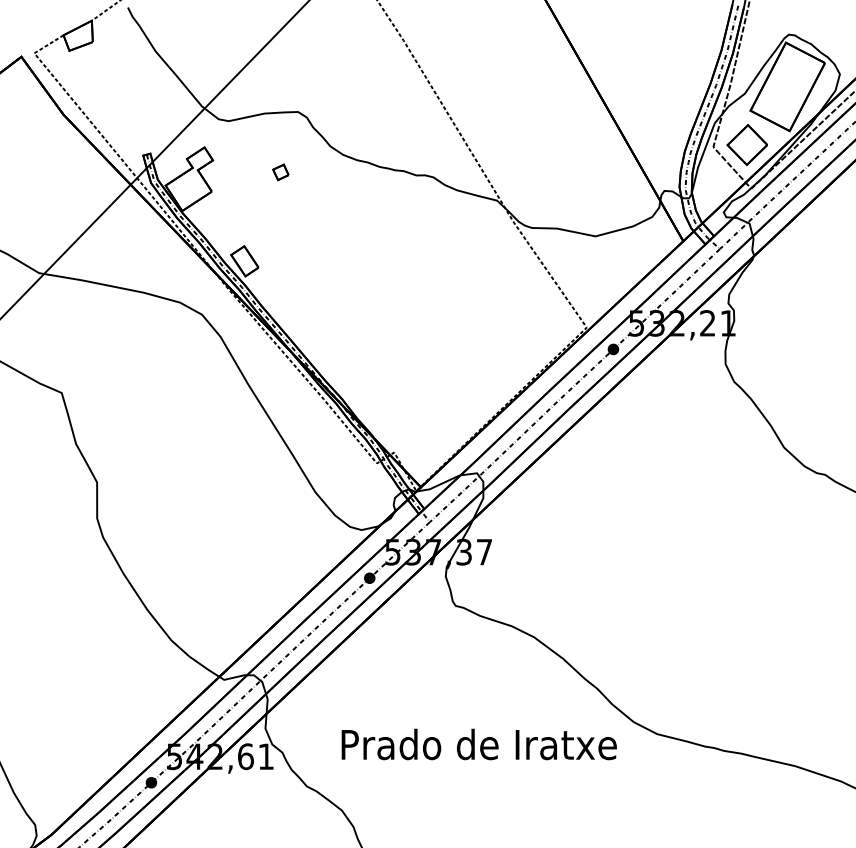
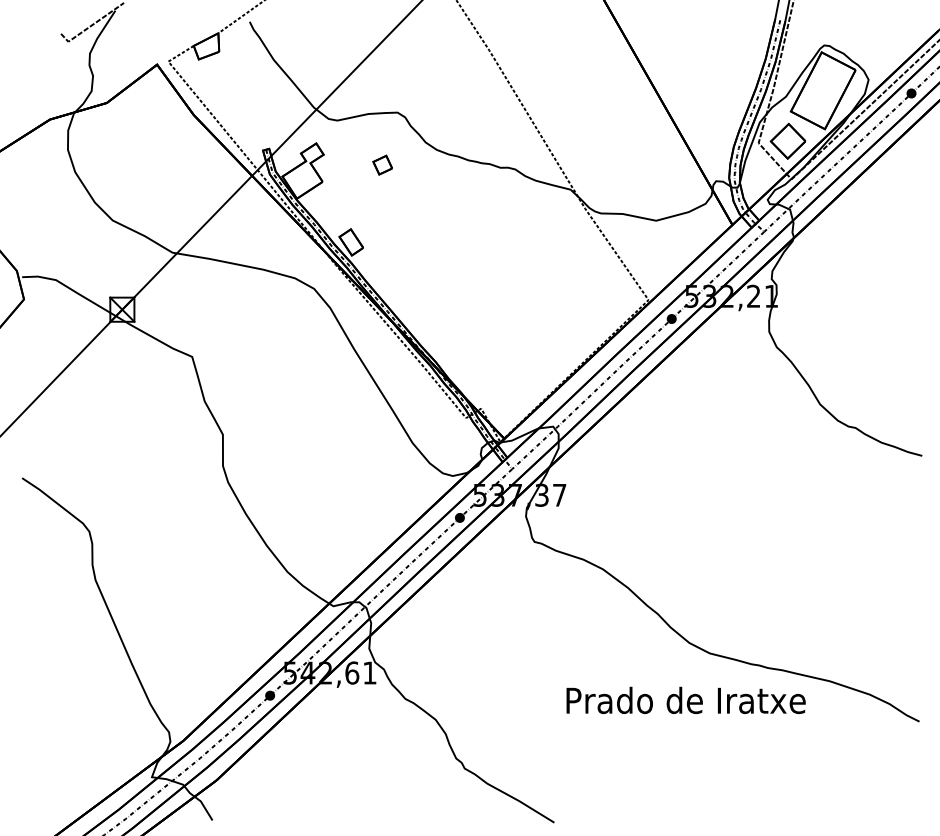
part: (280, 171) -> (382, 164), size x1.4
text: (478, 743) -> (685, 699), moved

